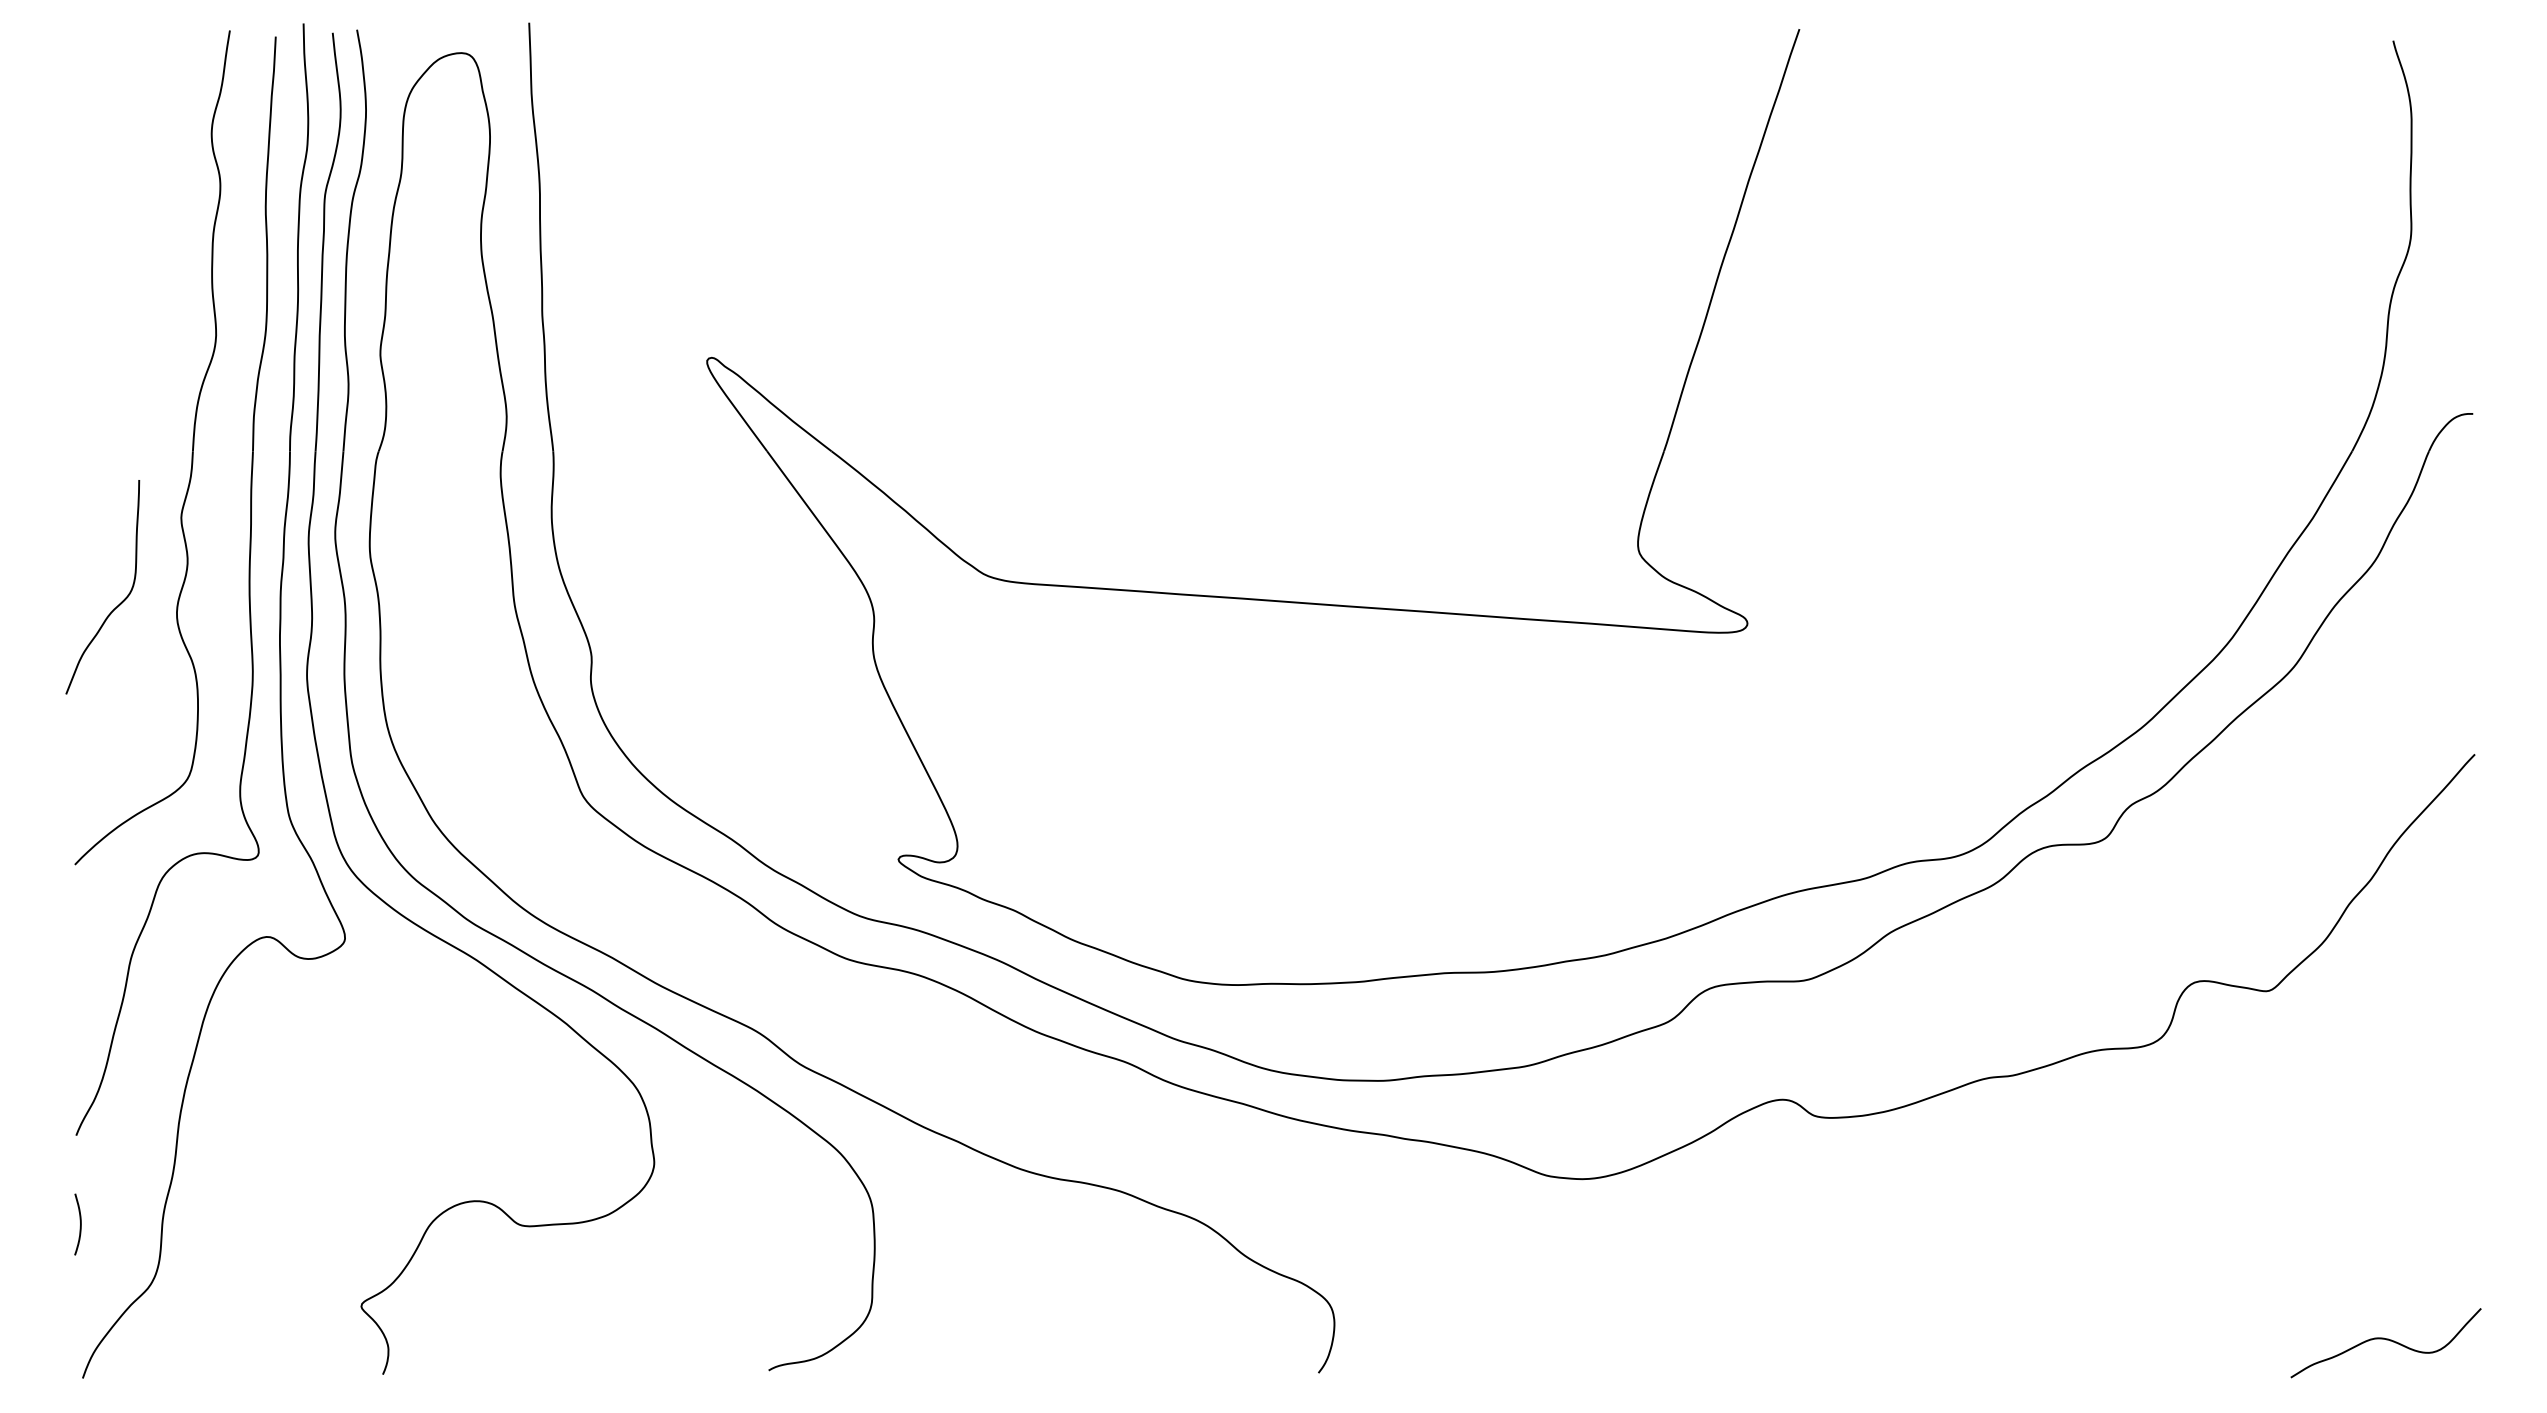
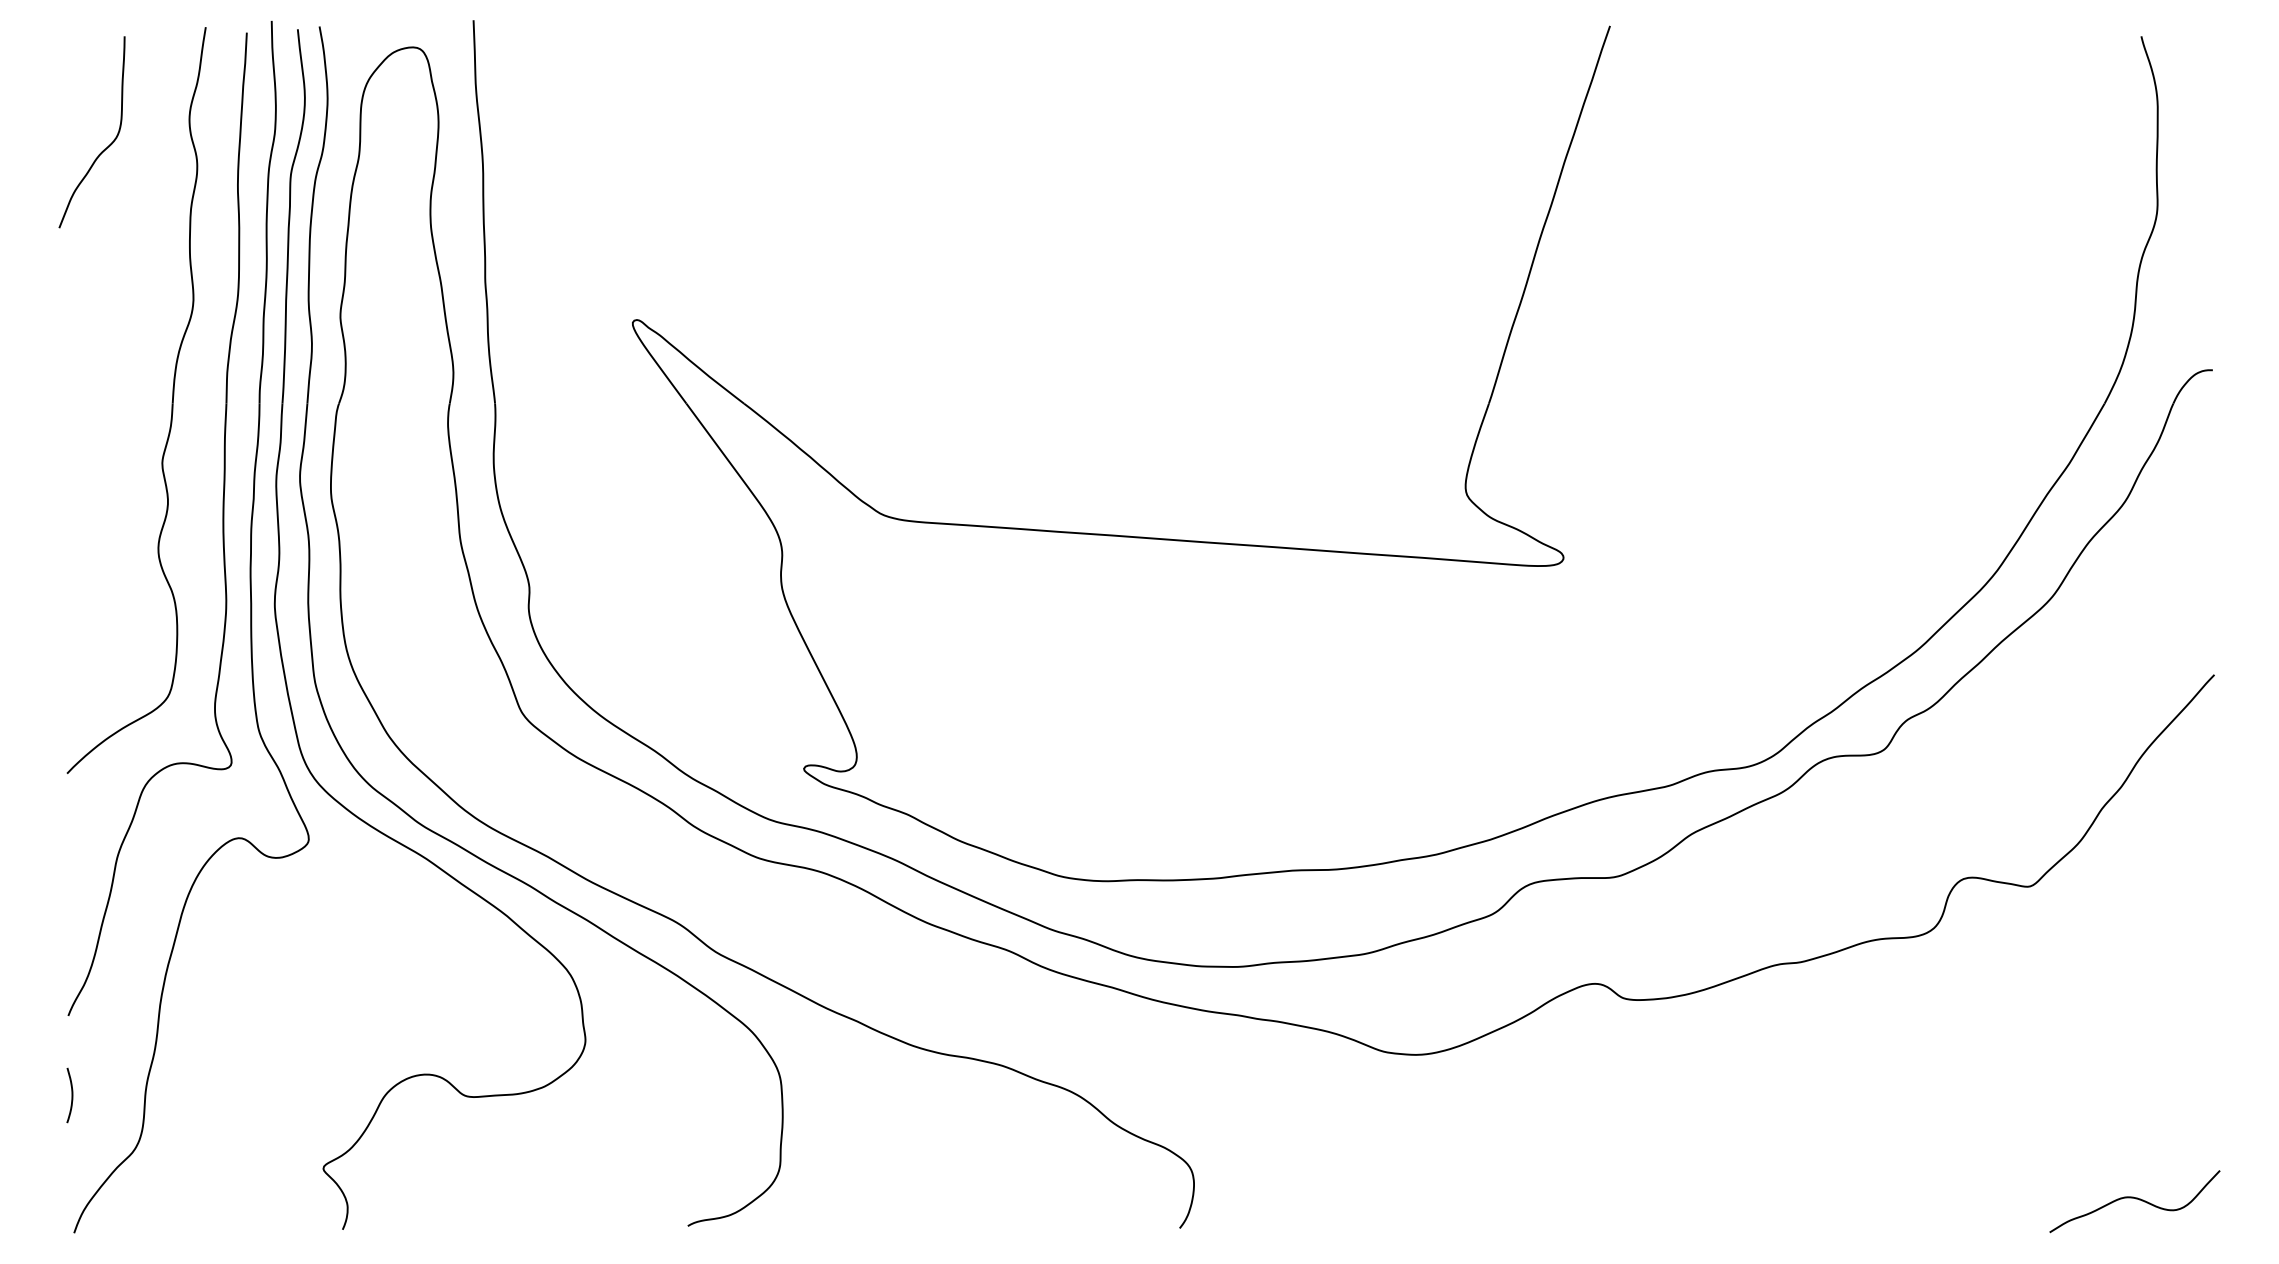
curve: (115, 606) -> (103, 149), moved

